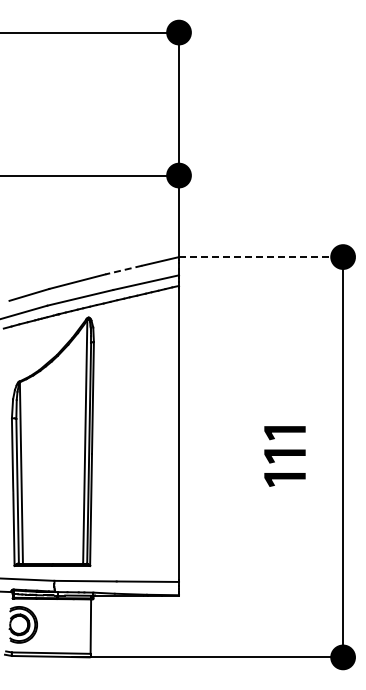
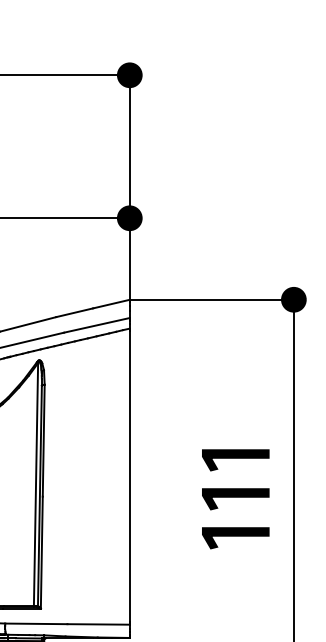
line: (261, 257) -> (212, 300), dashed -> solid
line: (123, 270) -> (74, 313), dashed -> solid
part: (284, 456) -> (235, 499), size x1.67

